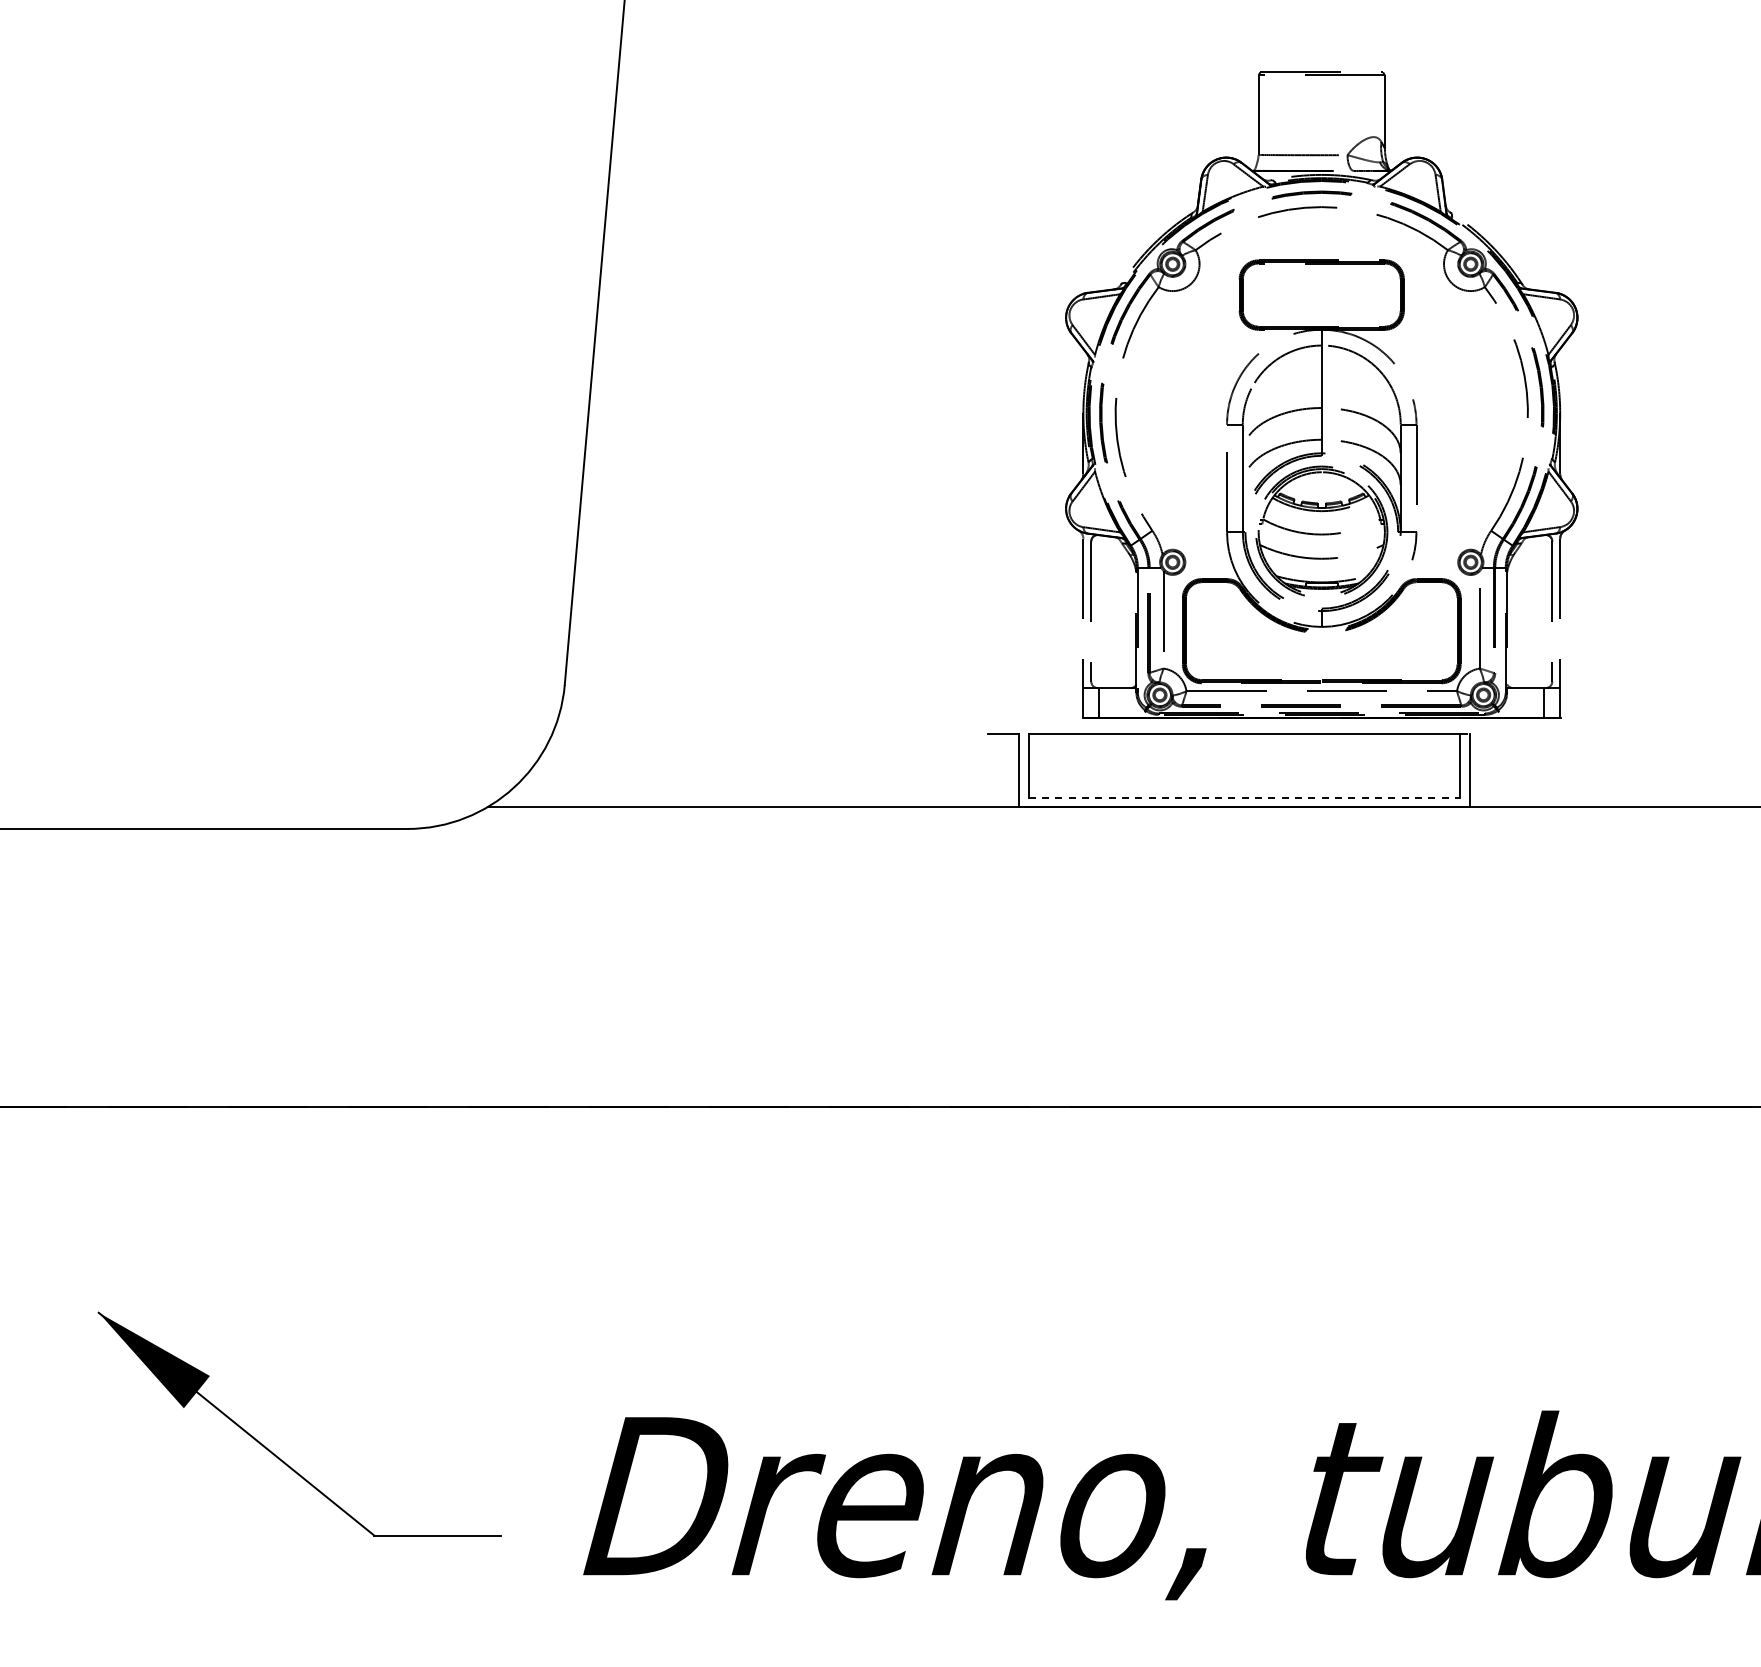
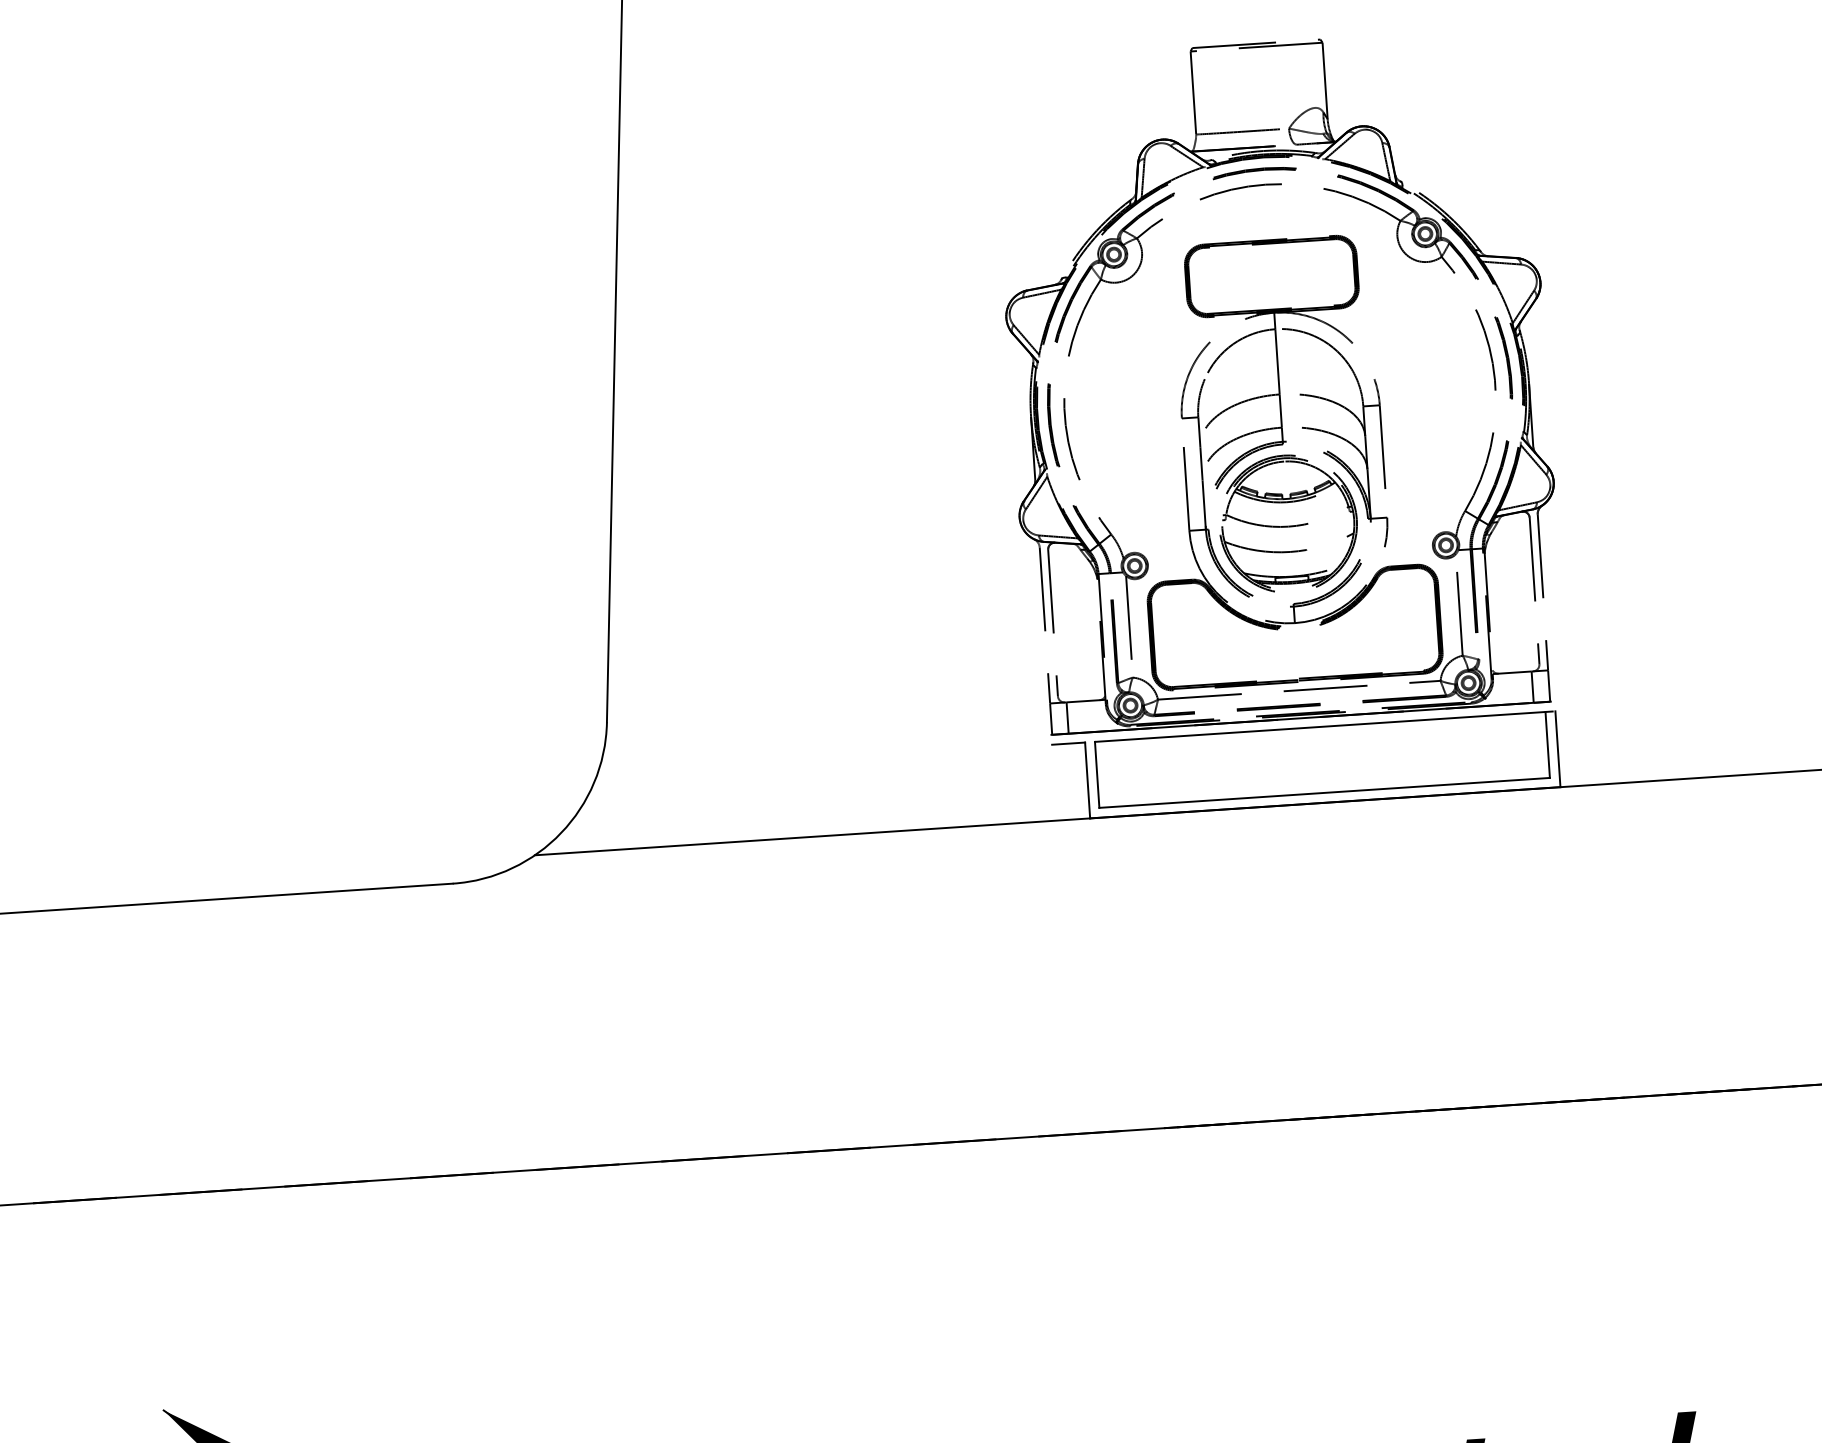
part: (1321, 394) -> (1278, 380), moved
line: (1244, 797) -> (1324, 792), dashed -> solid

